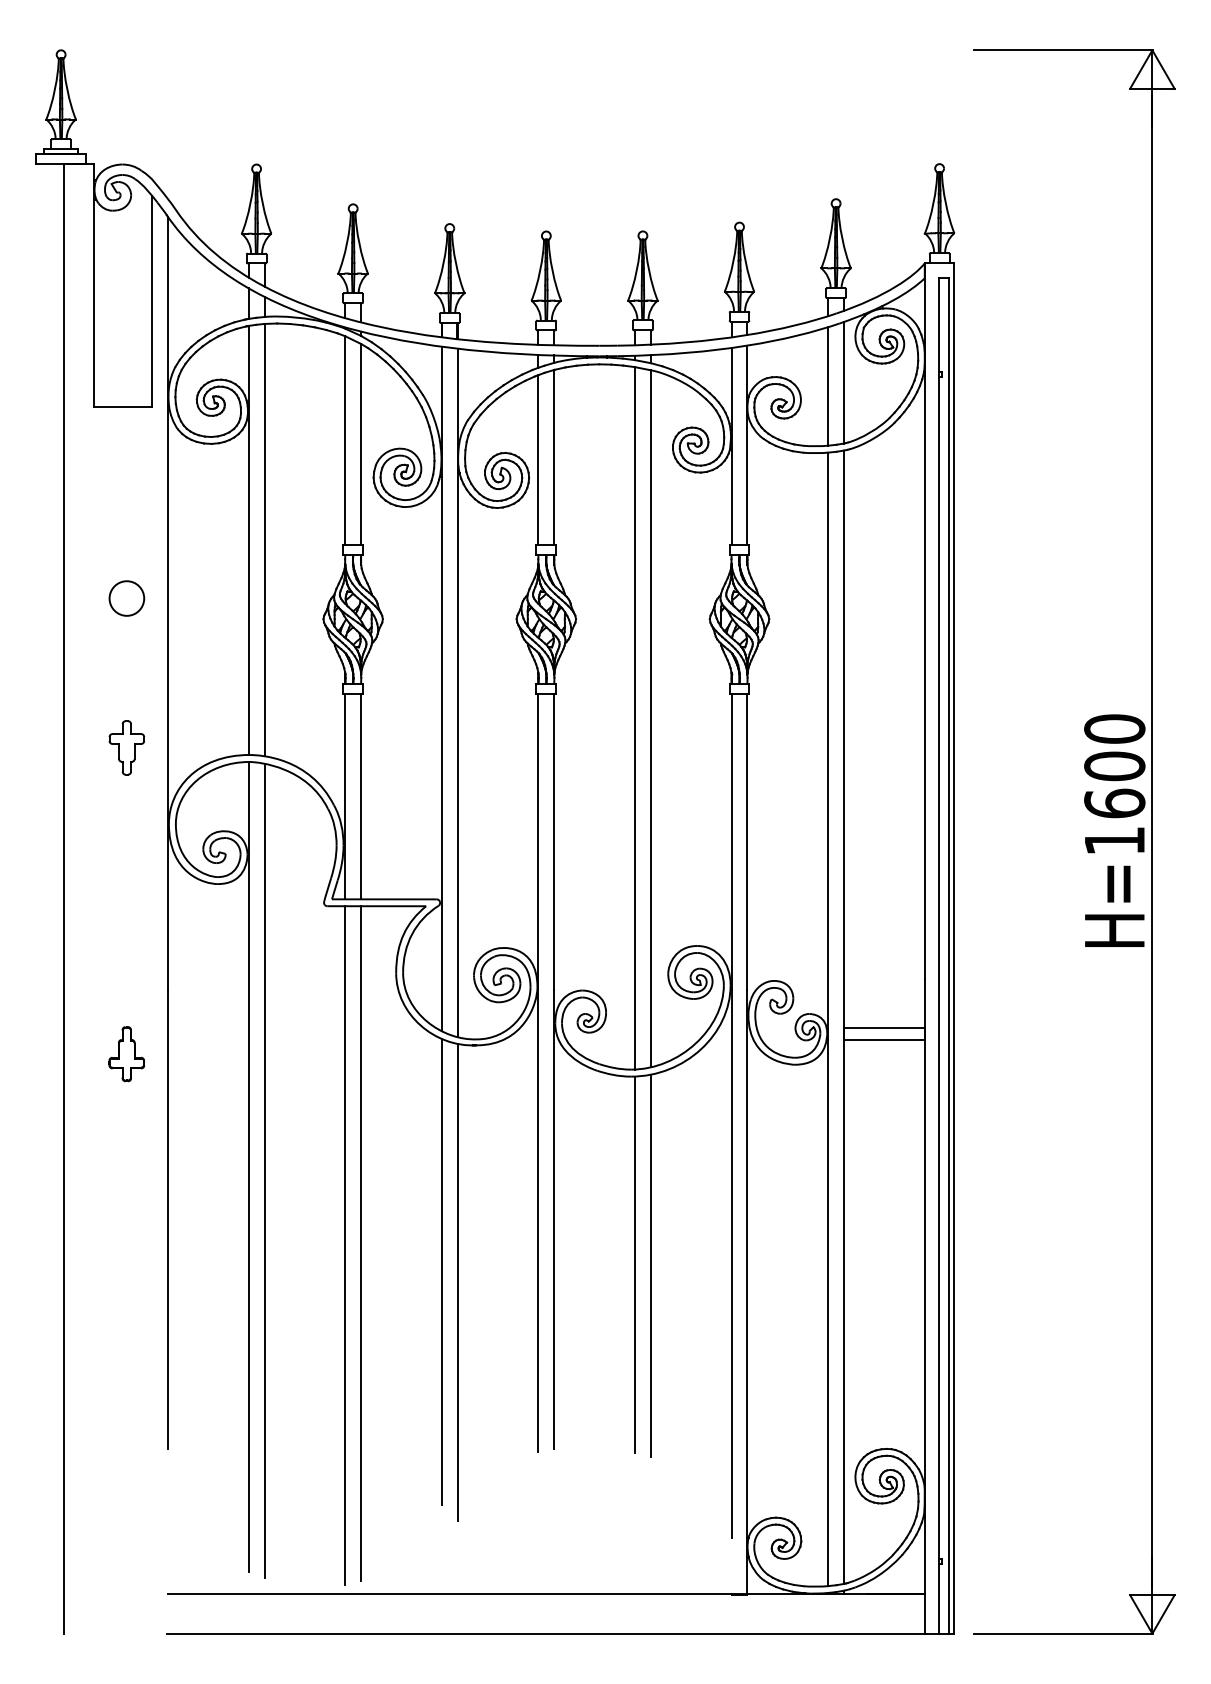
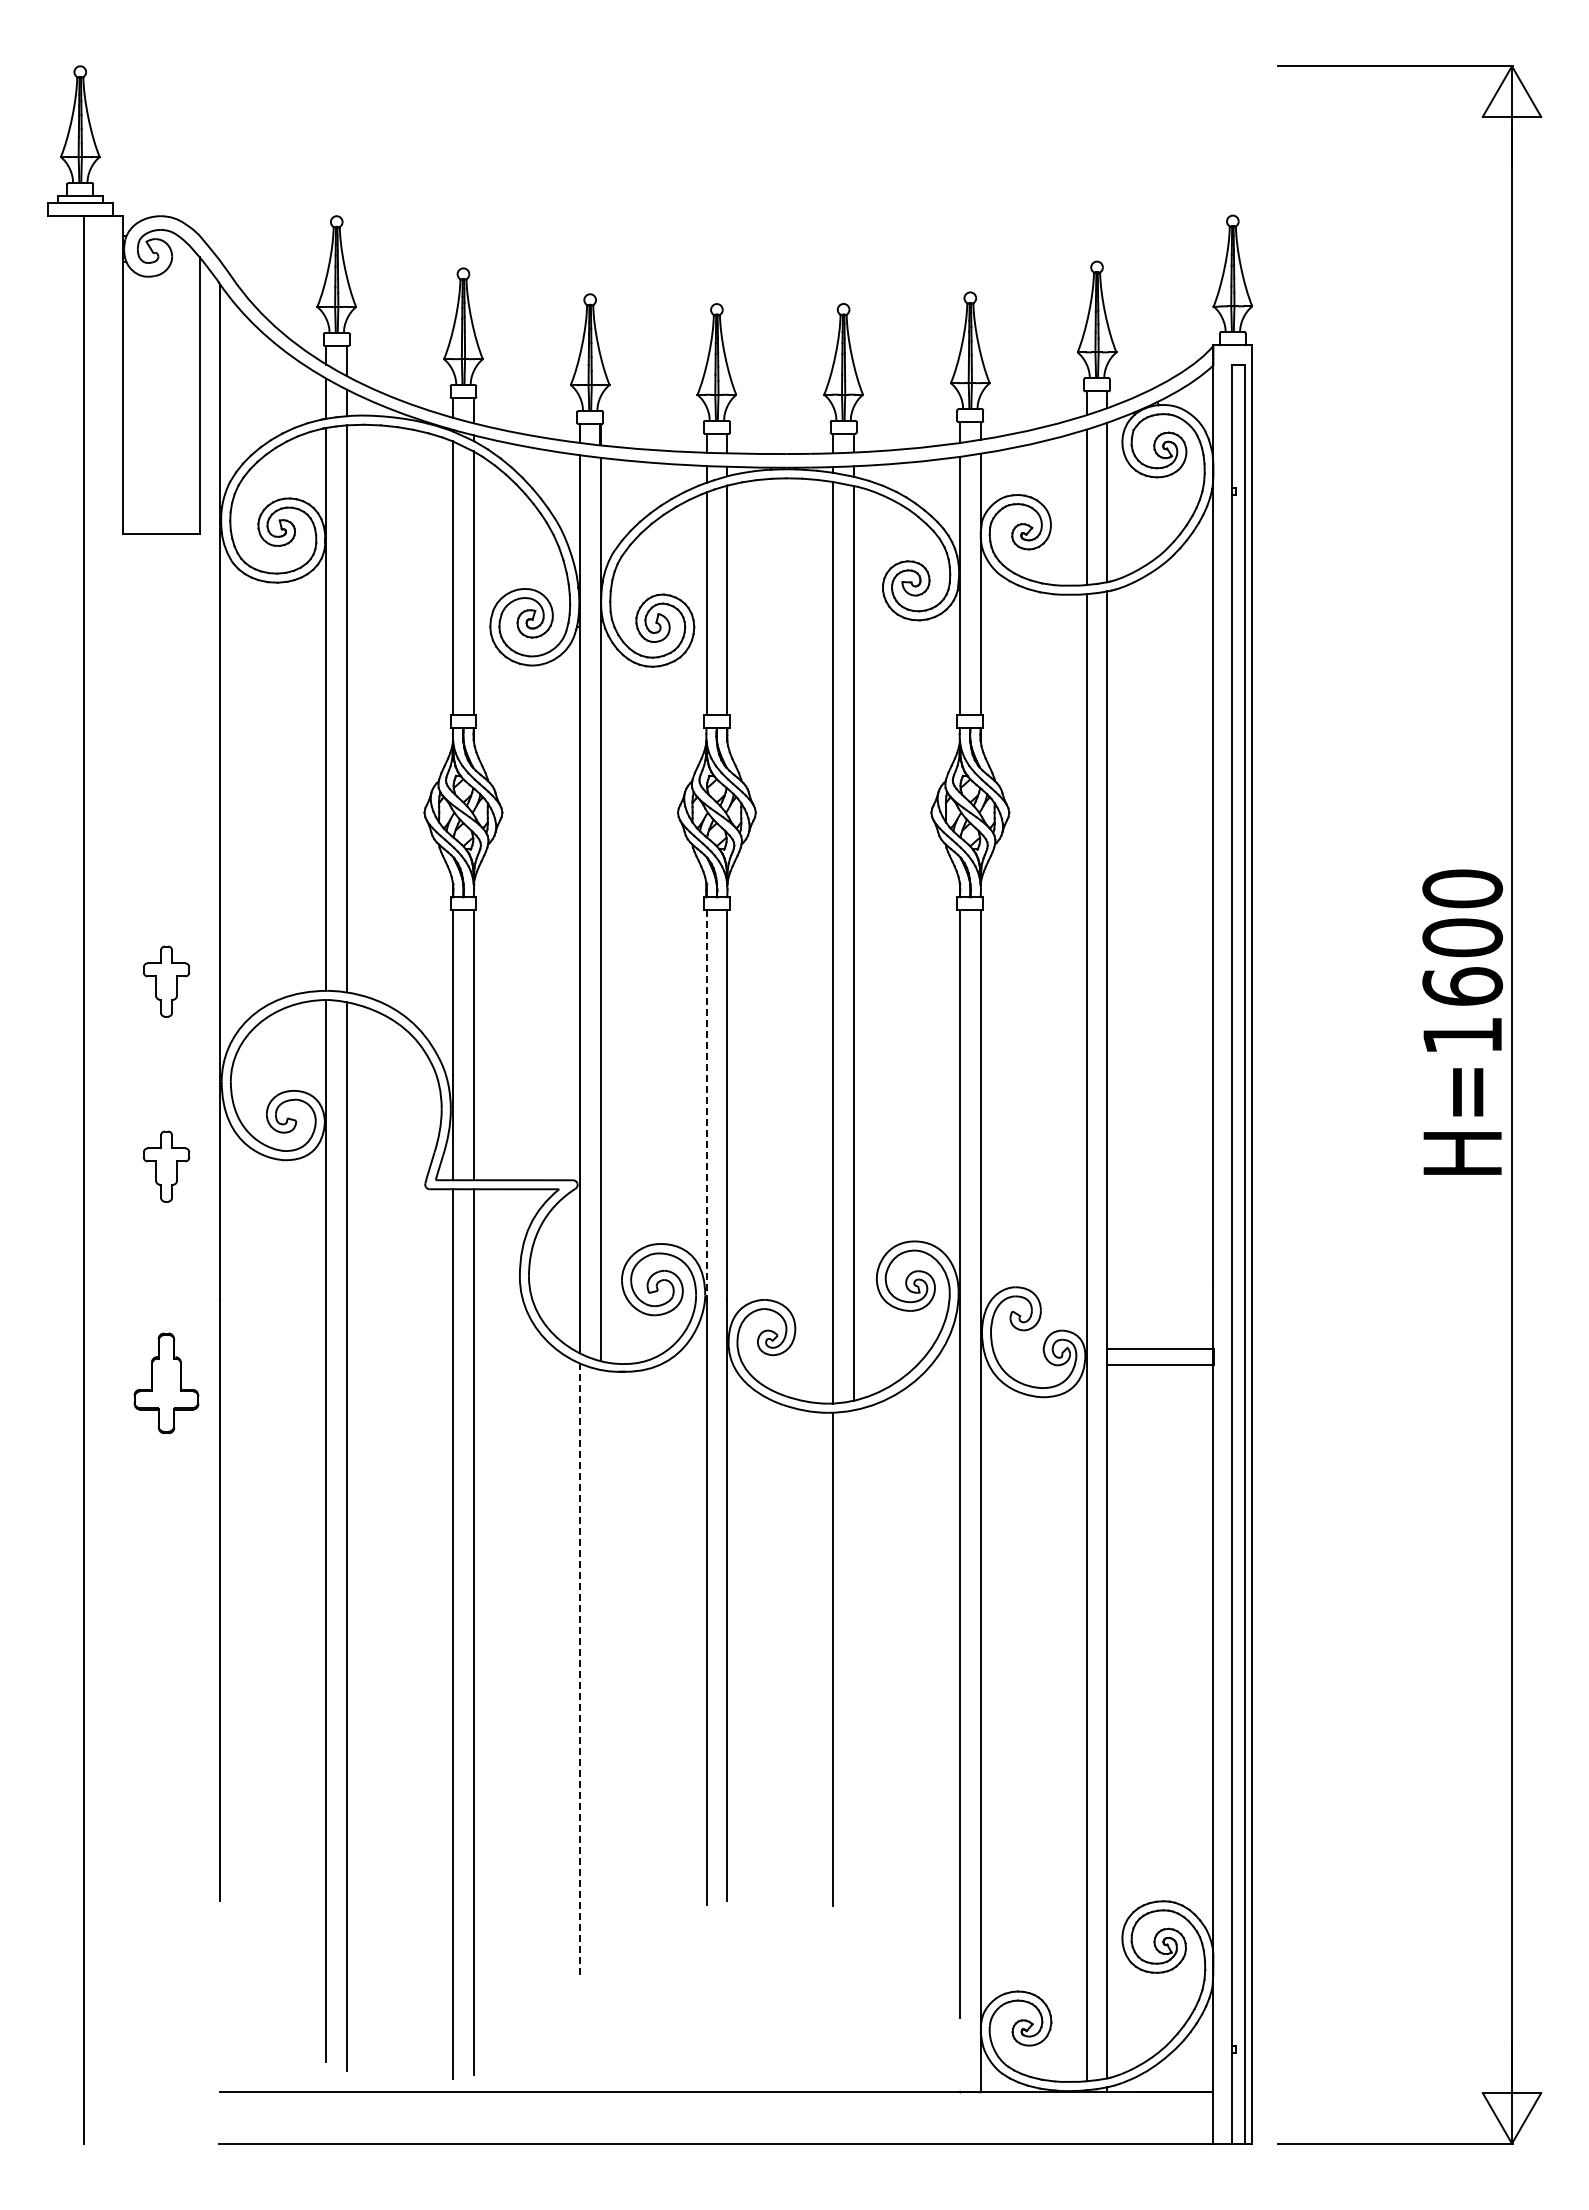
circle: (126, 598) -> (166, 785), removed
text: (1114, 830) -> (1462, 1021), moved
line: (538, 841) -> (706, 1104), solid -> dashed
part: (126, 888) -> (166, 1166), added
part: (126, 1054) -> (166, 1383), size x1.4
line: (651, 1266) -> (854, 1661), removed
line: (441, 1272) -> (579, 1669), solid -> dashed
line: (457, 1282) -> (600, 1682), removed

